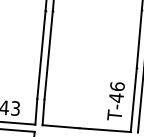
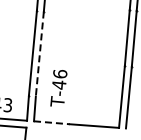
line: (48, 54) -> (39, 53), solid -> dashed
text: (115, 101) -> (58, 88), moved
line: (60, 126) -> (51, 122), solid -> dashed

